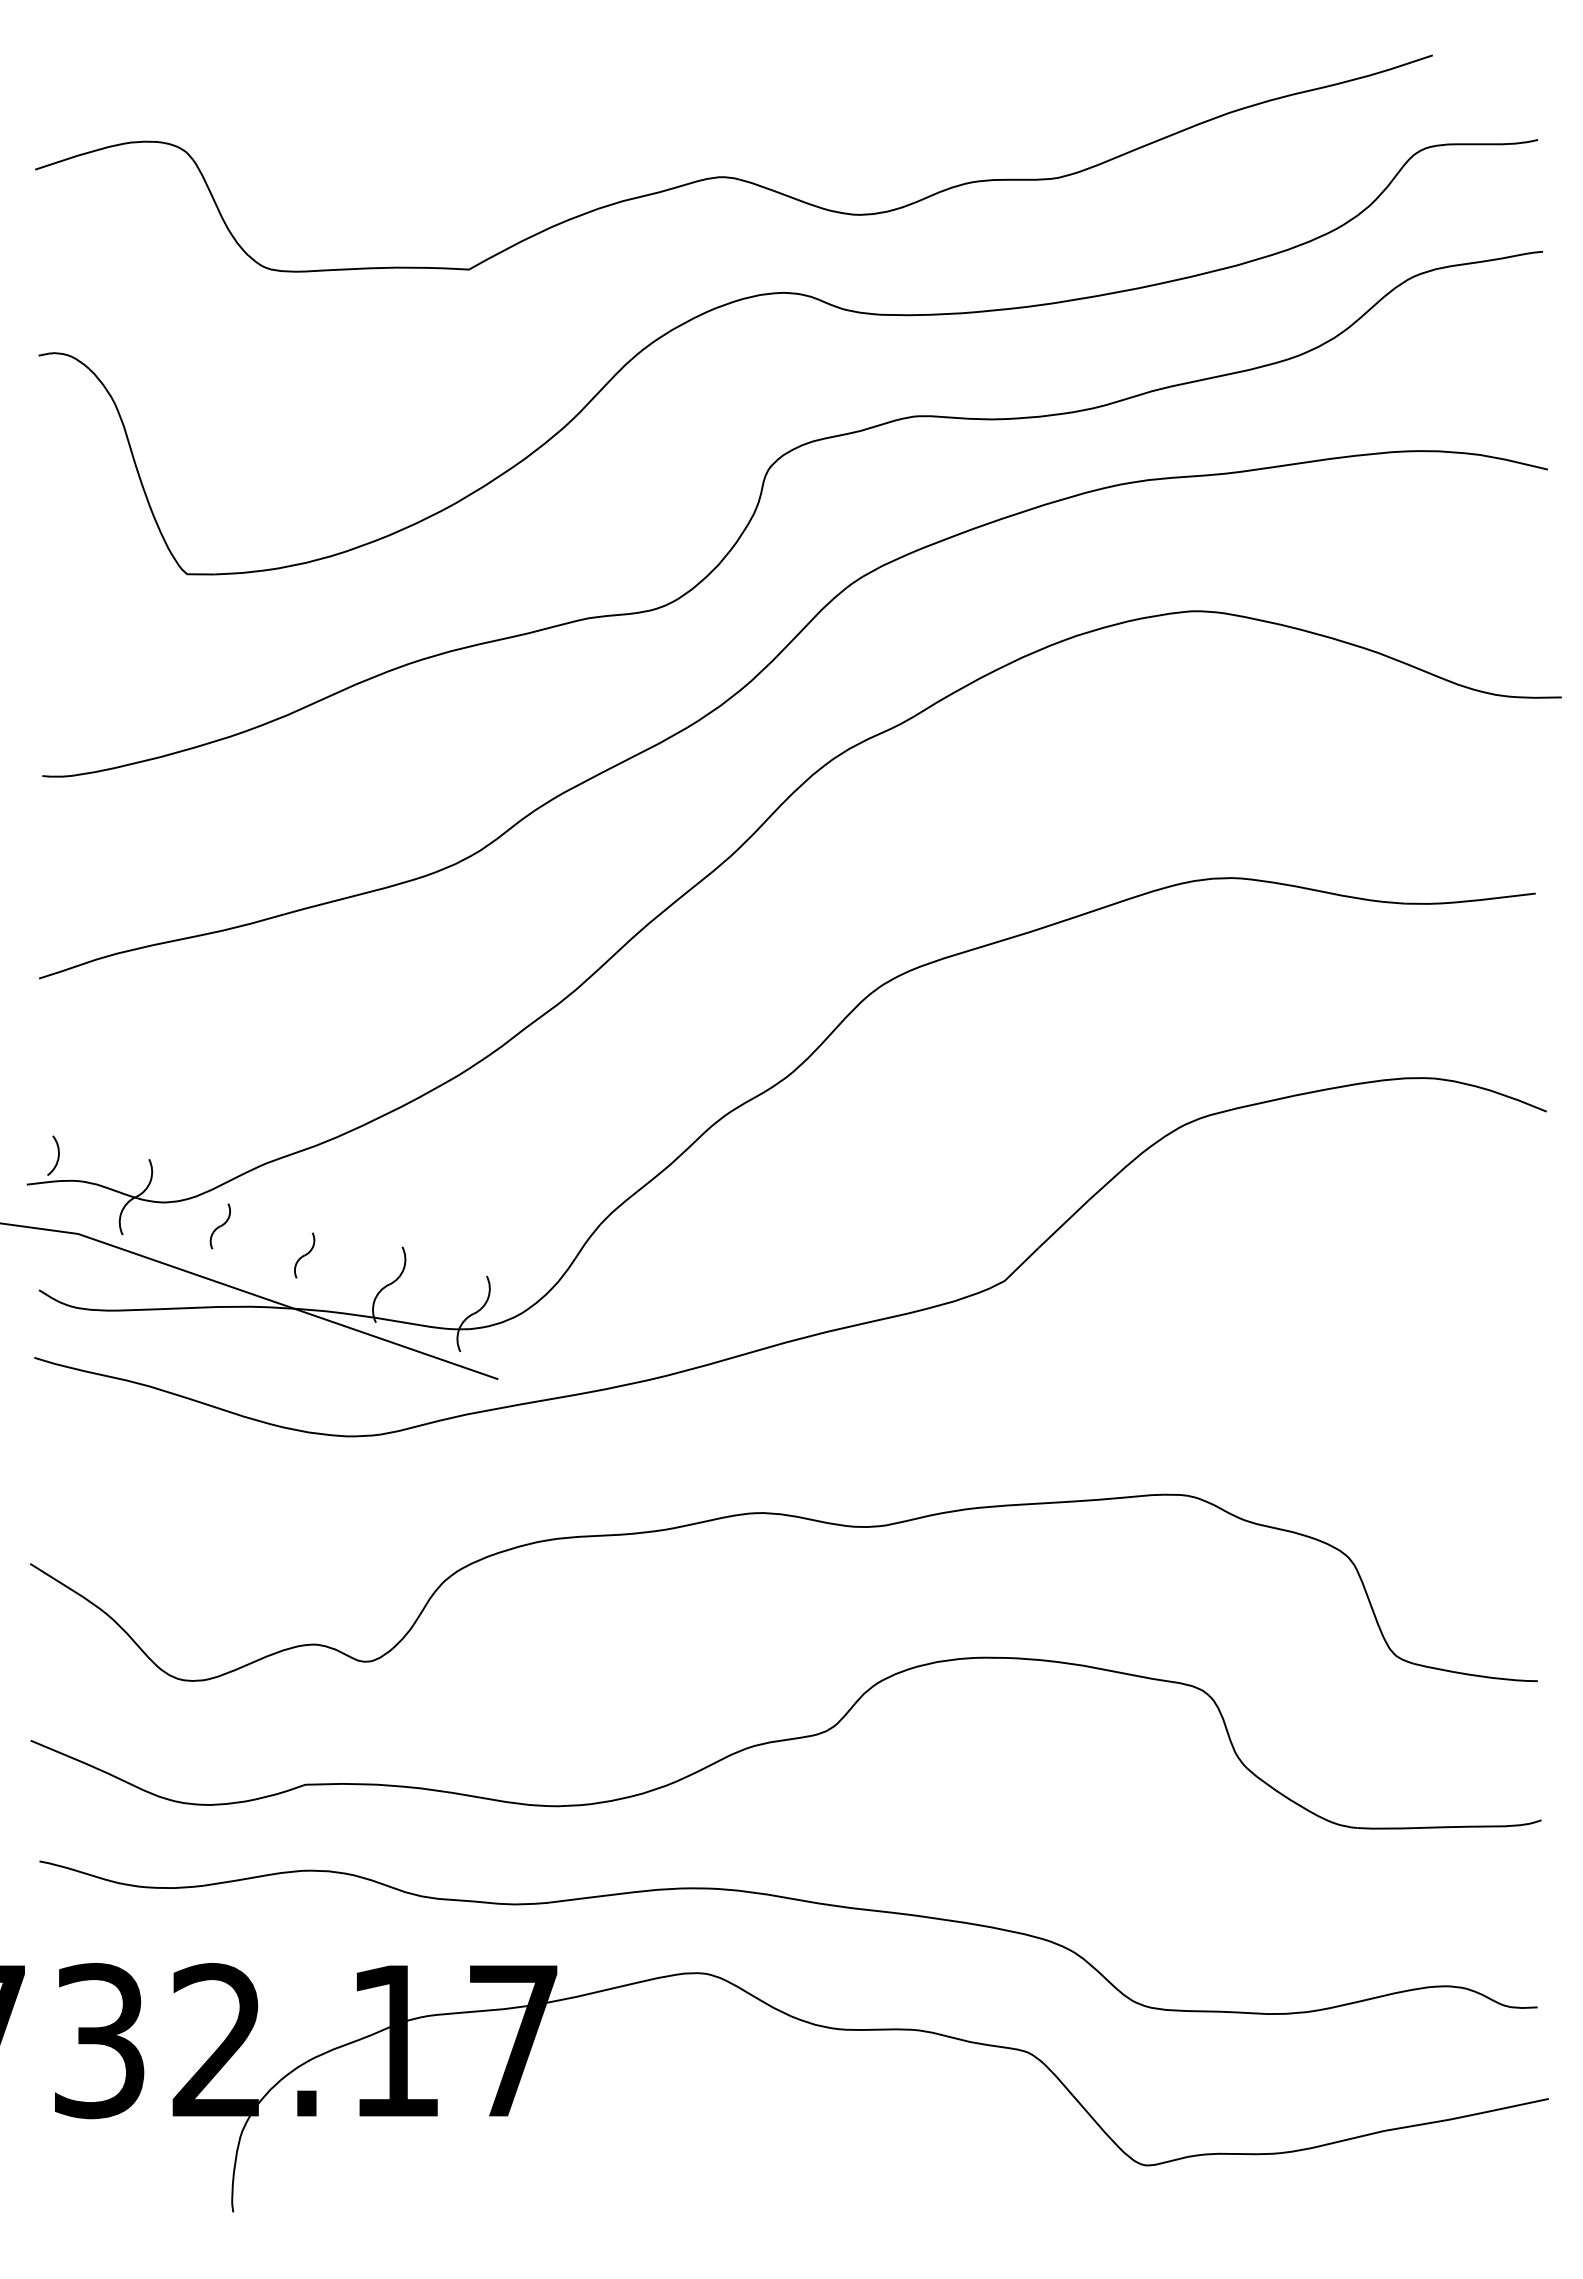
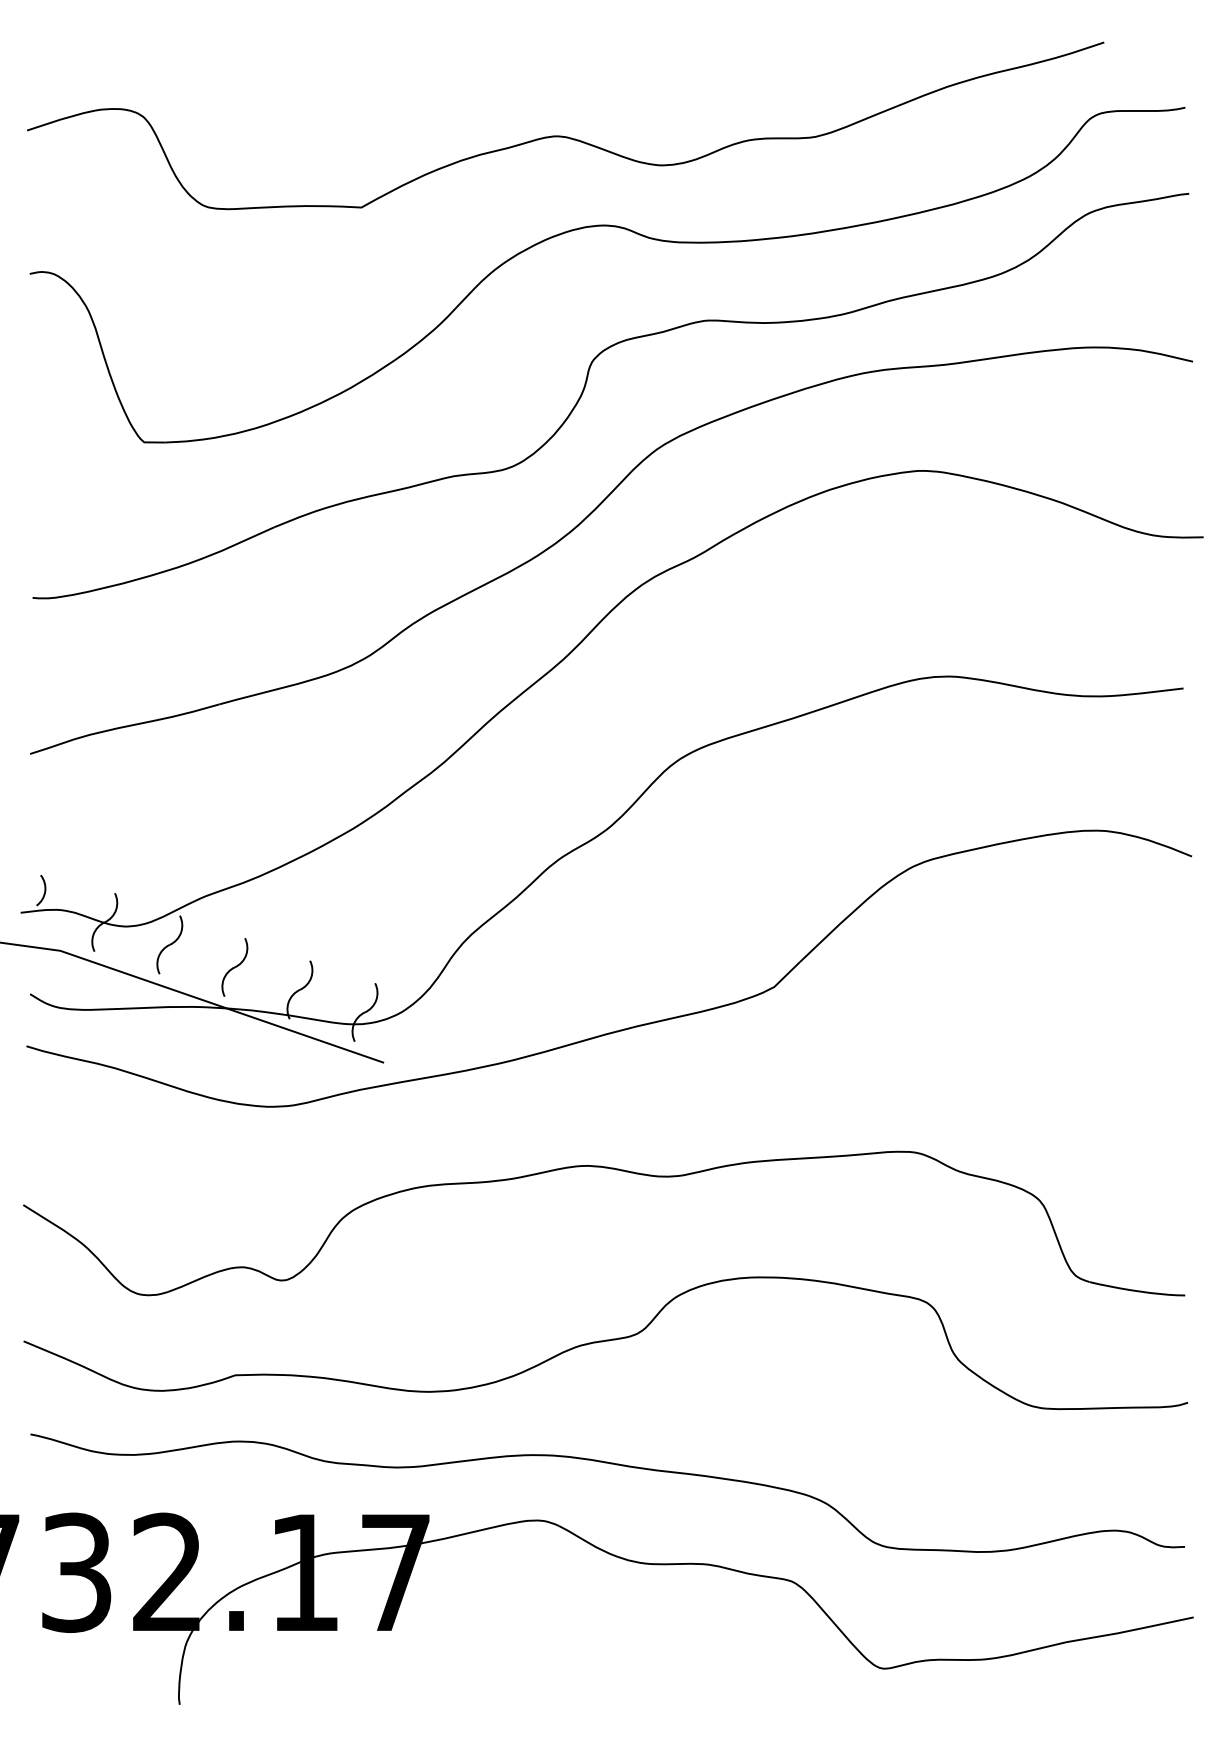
part: (220, 1226) -> (169, 945), size x1.67
part: (304, 1255) -> (234, 967), size x1.67

